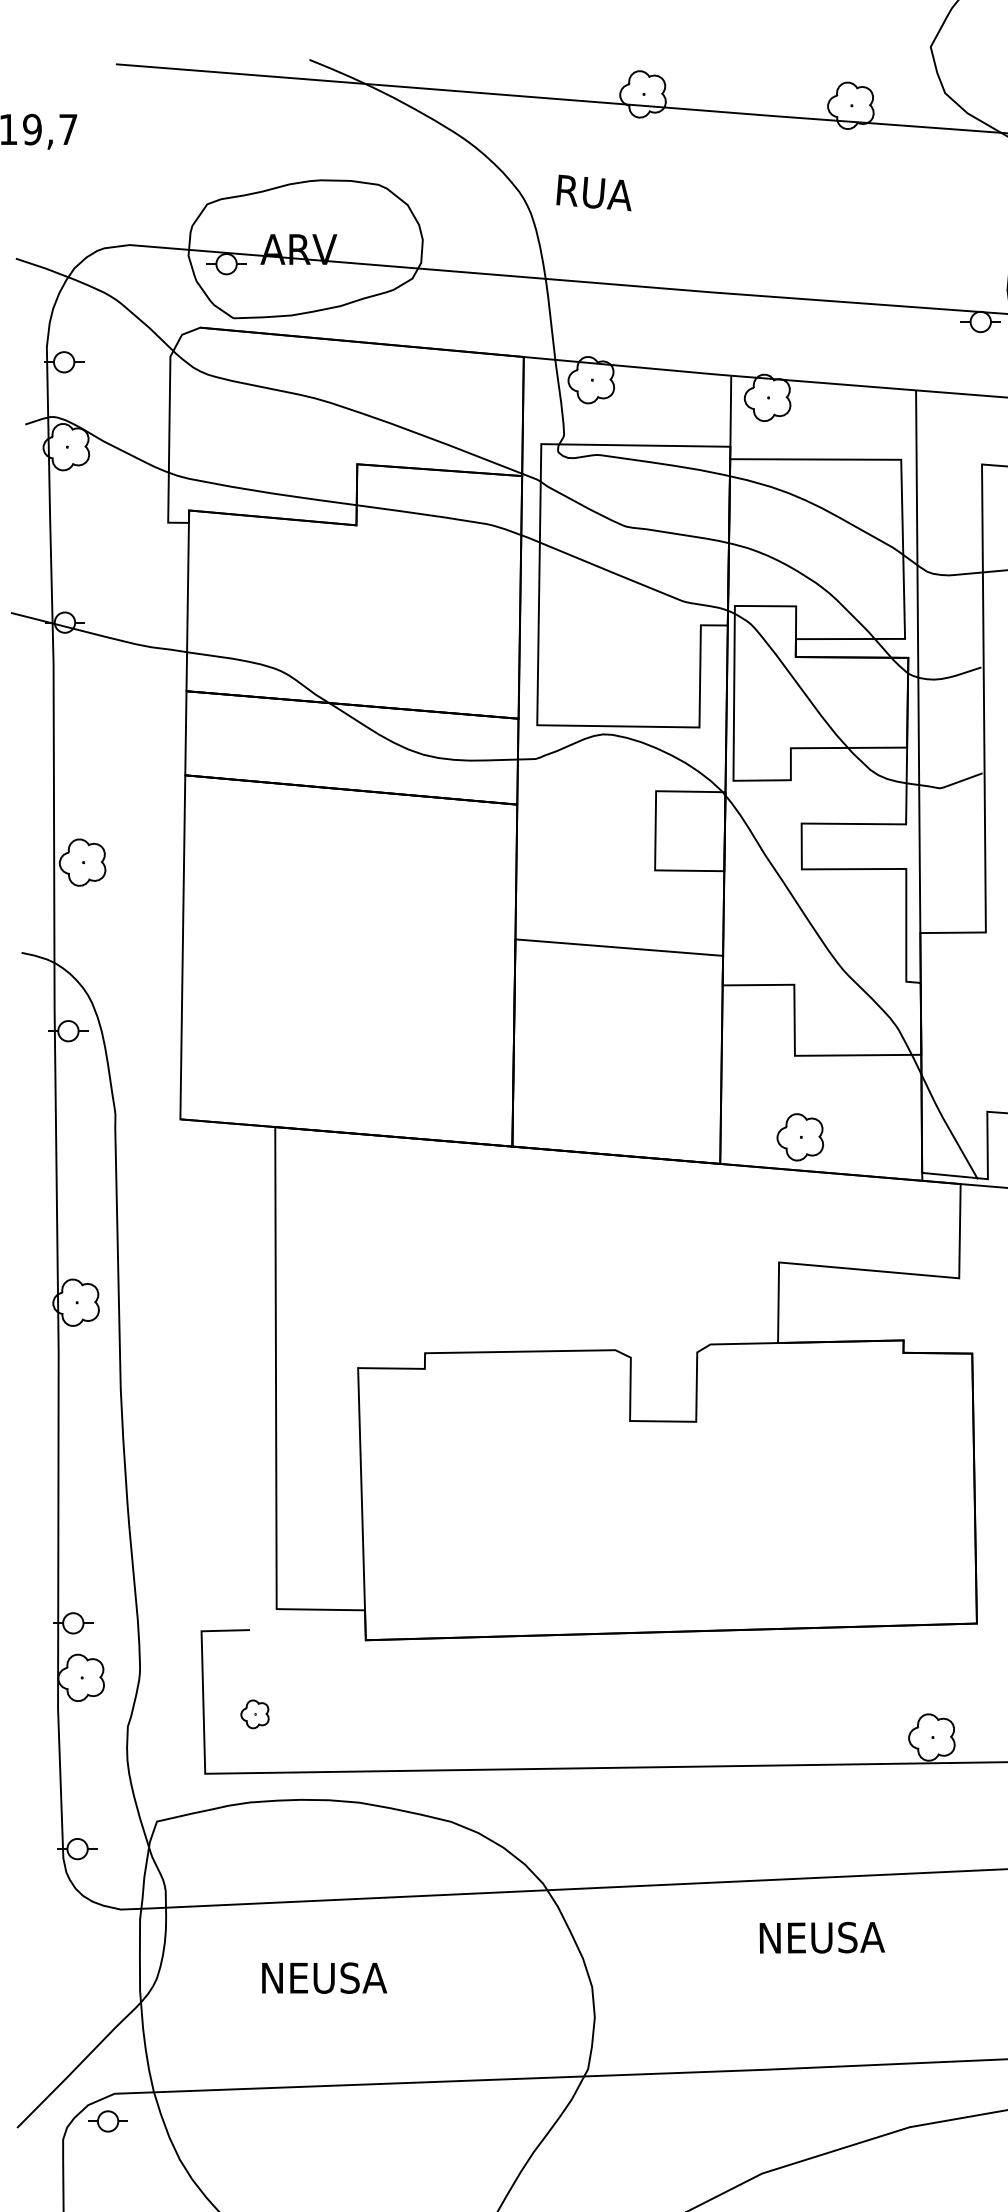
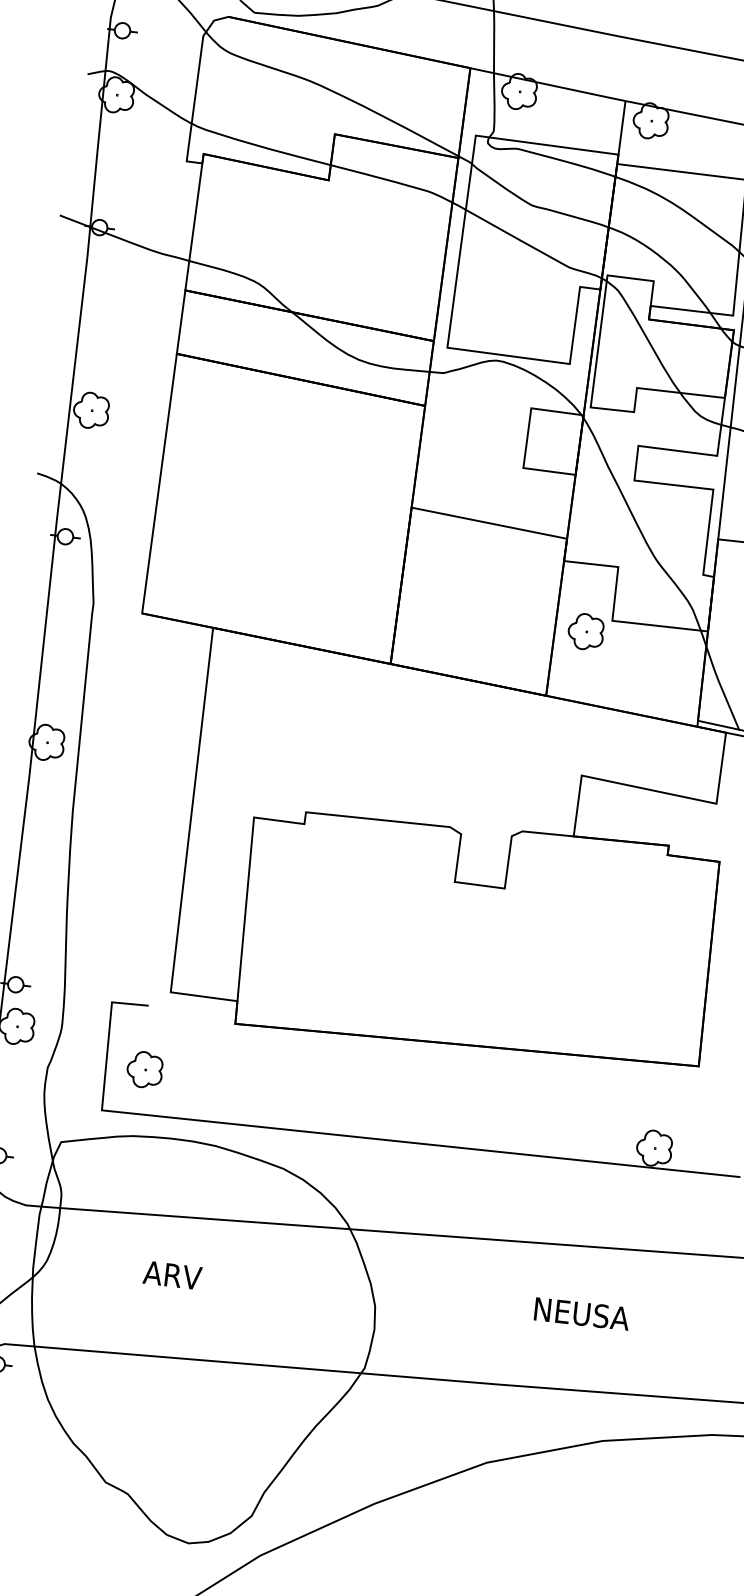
part: (800, 1137) -> (586, 632), moved
part: (254, 1714) -> (144, 1069), size x1.67
text: (821, 1937) -> (581, 1313), moved
text: (324, 1977) -> (173, 1275), NEUSA -> ARV

